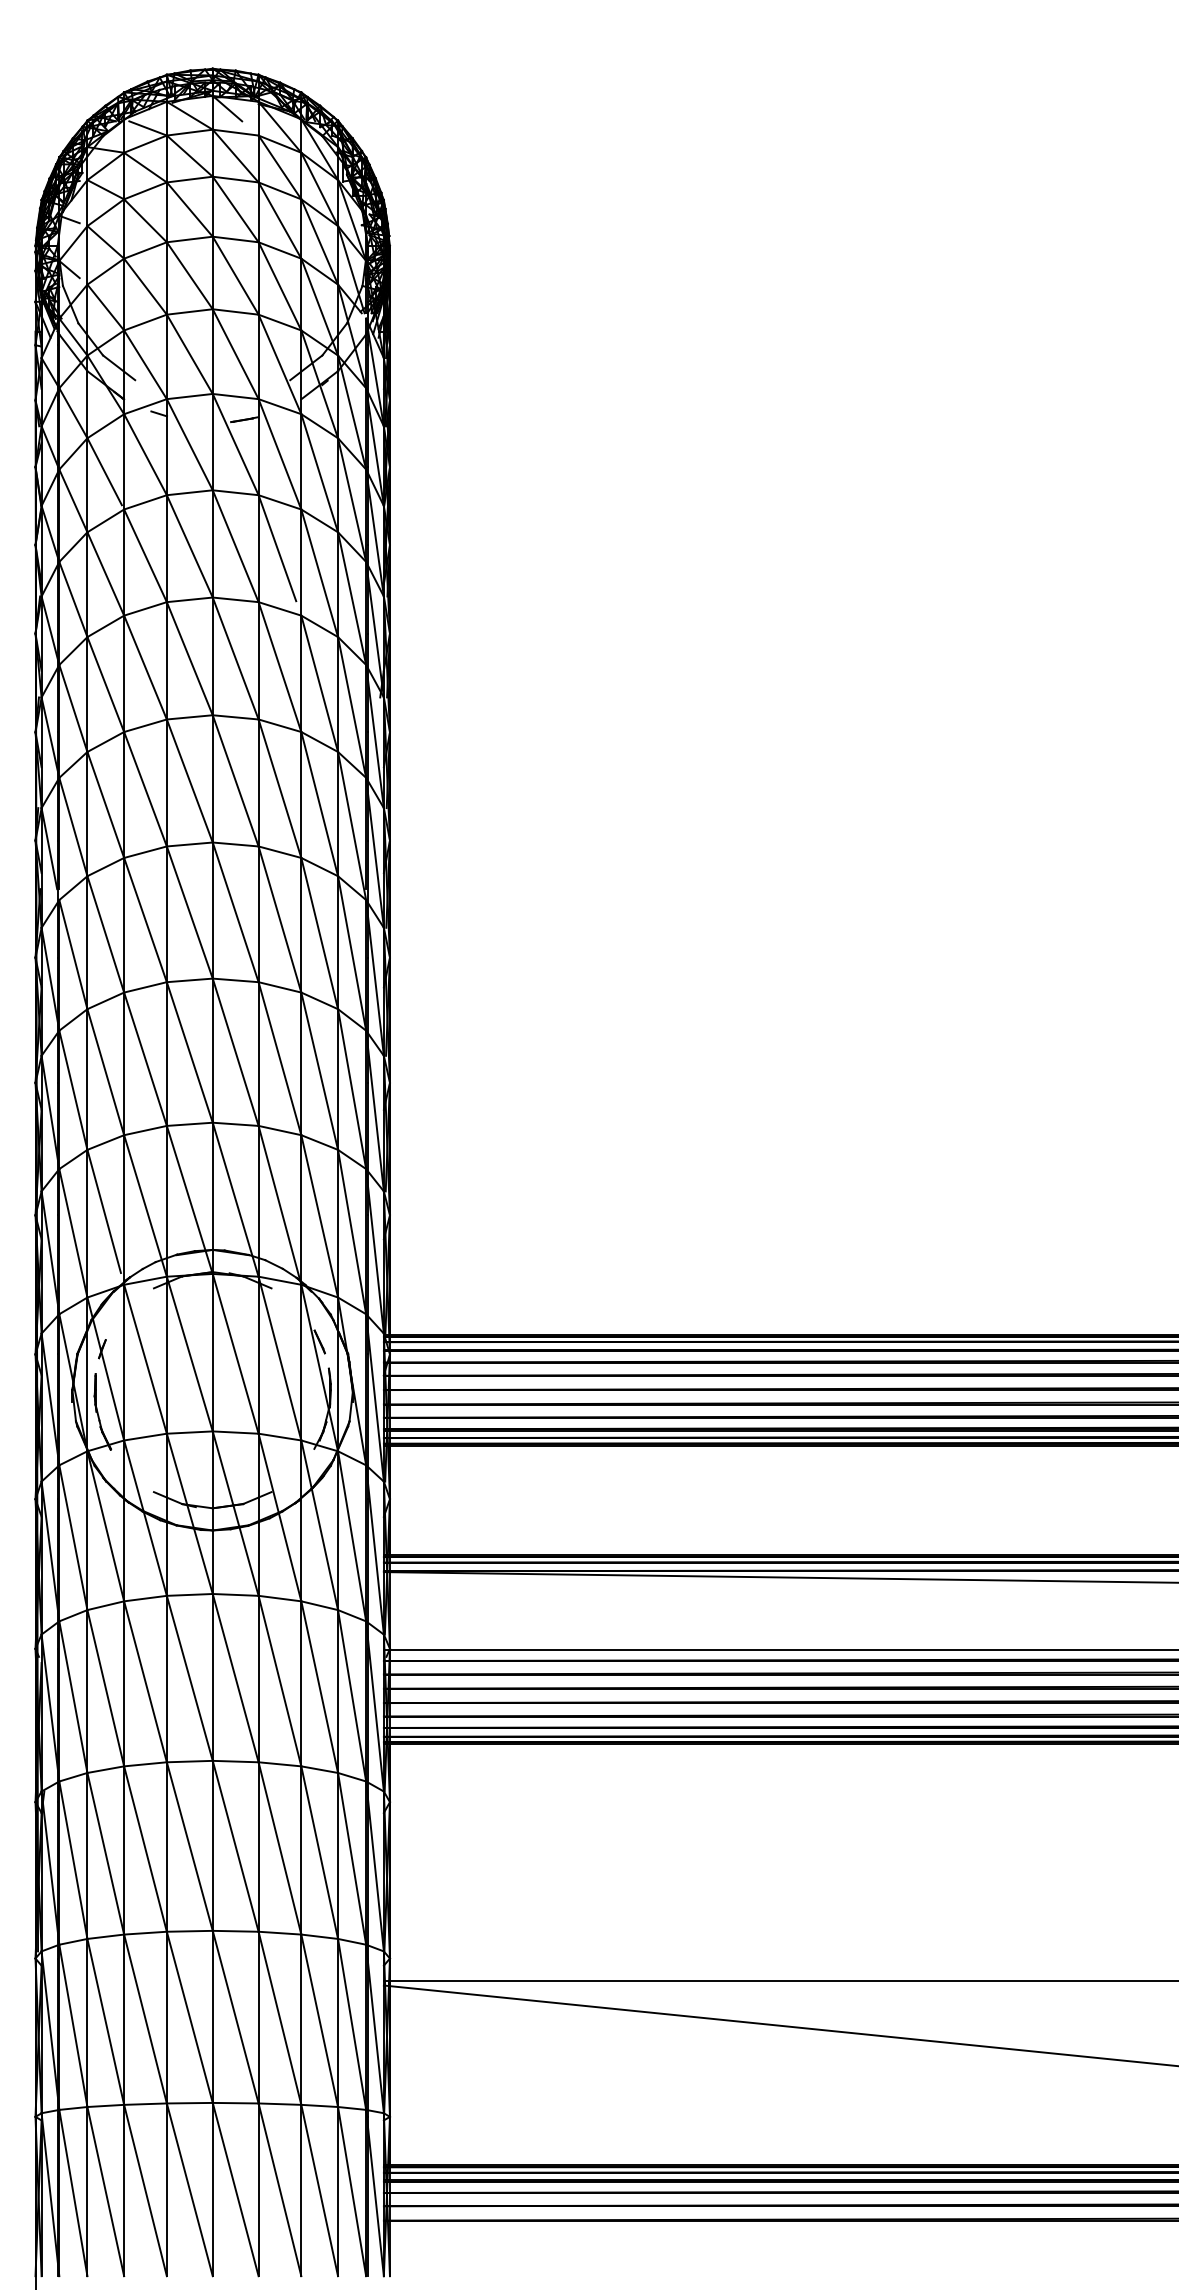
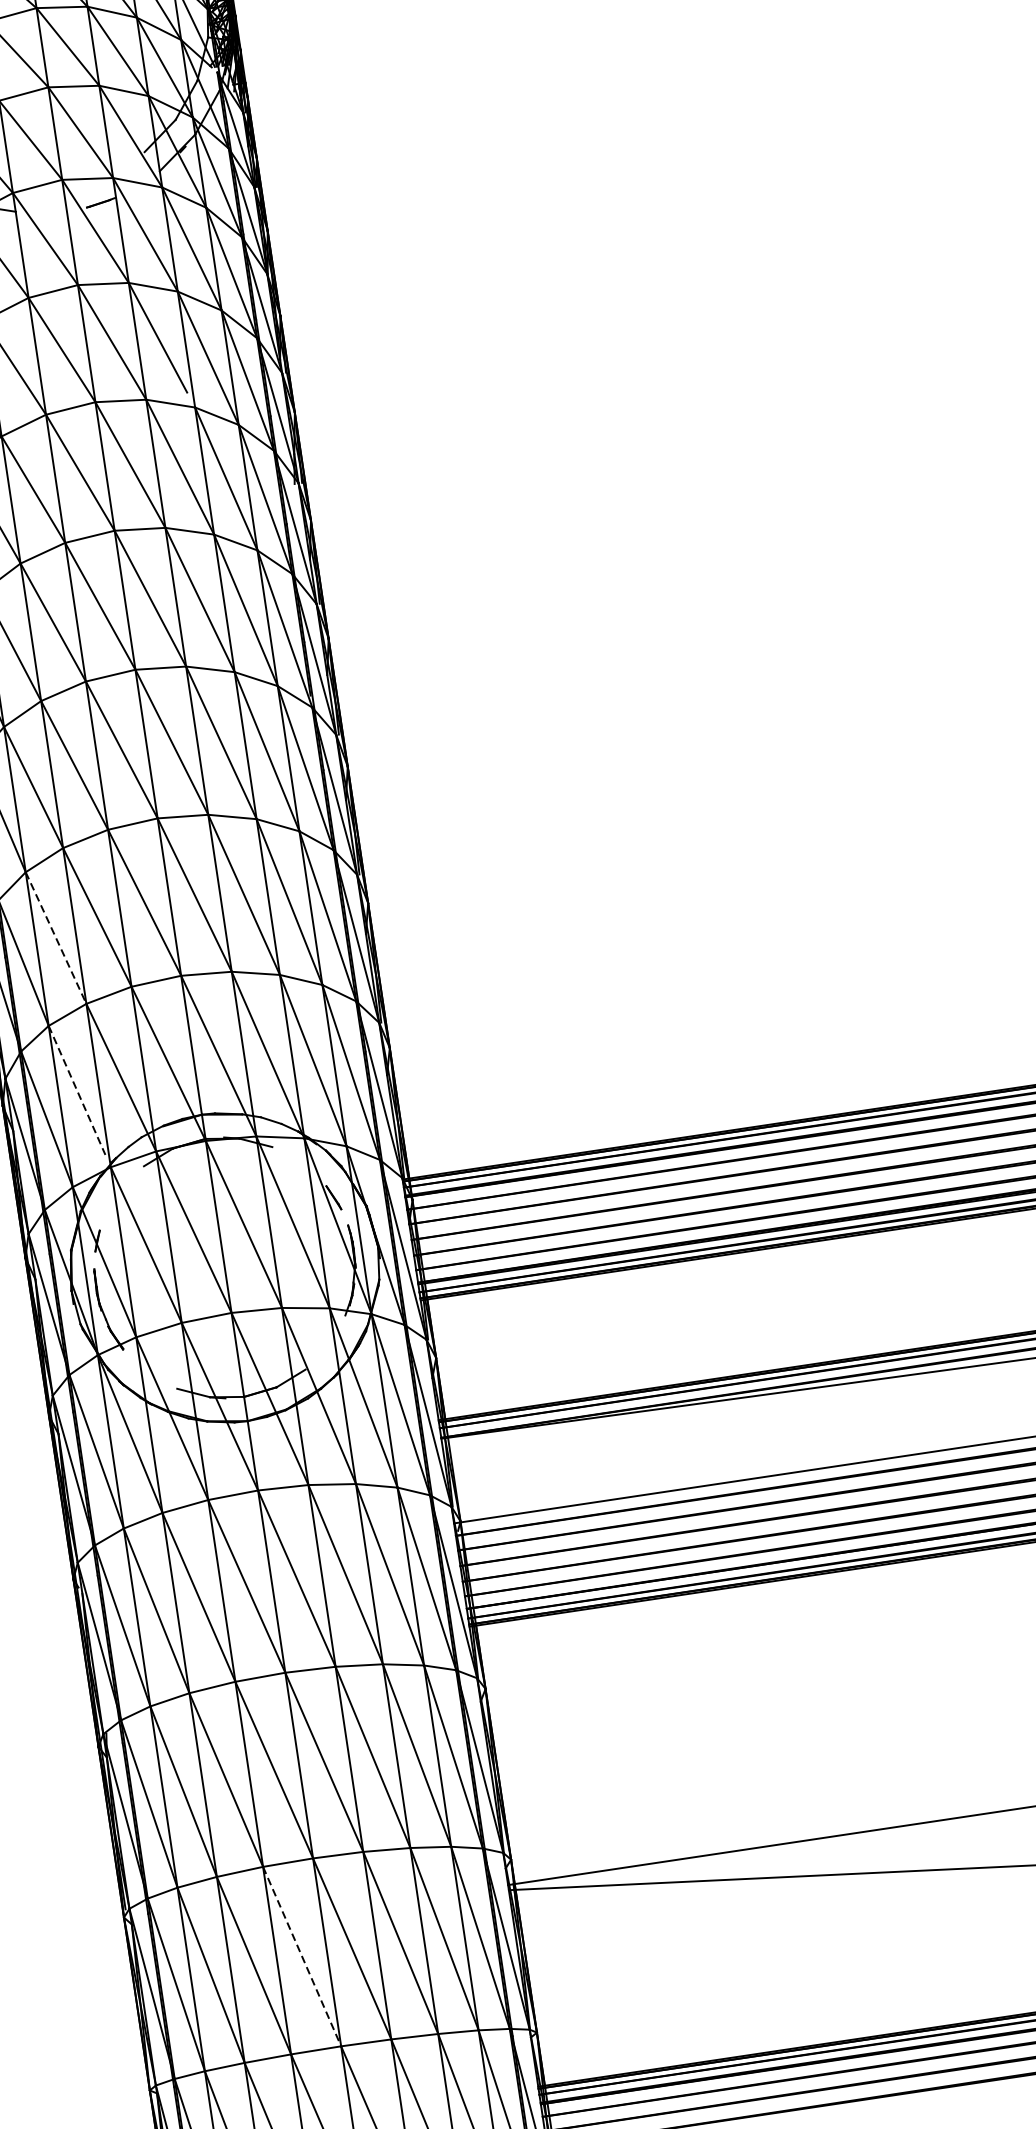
line: (105, 1072) -> (55, 938), solid -> dashed
line: (104, 1211) -> (77, 1090), solid -> dashed
line: (189, 2017) -> (301, 1956), solid -> dashed

